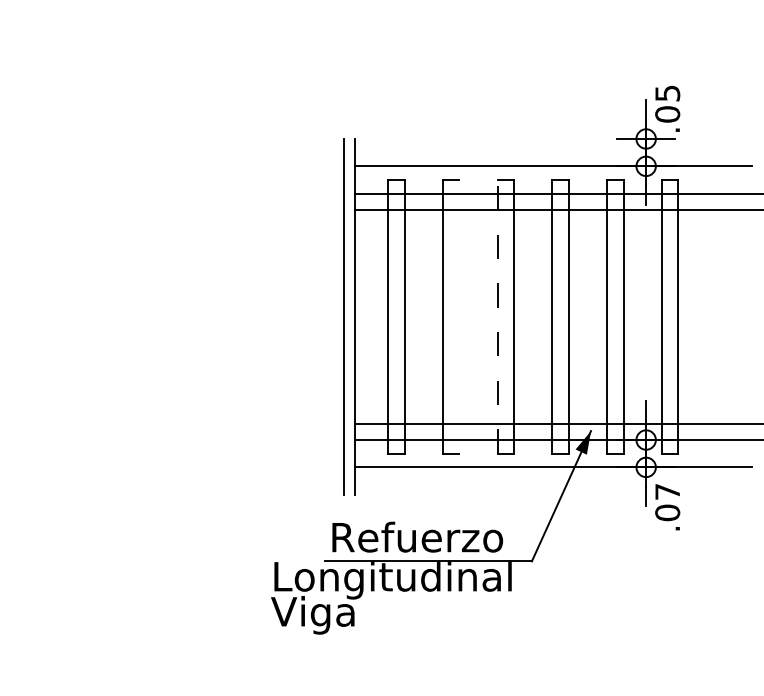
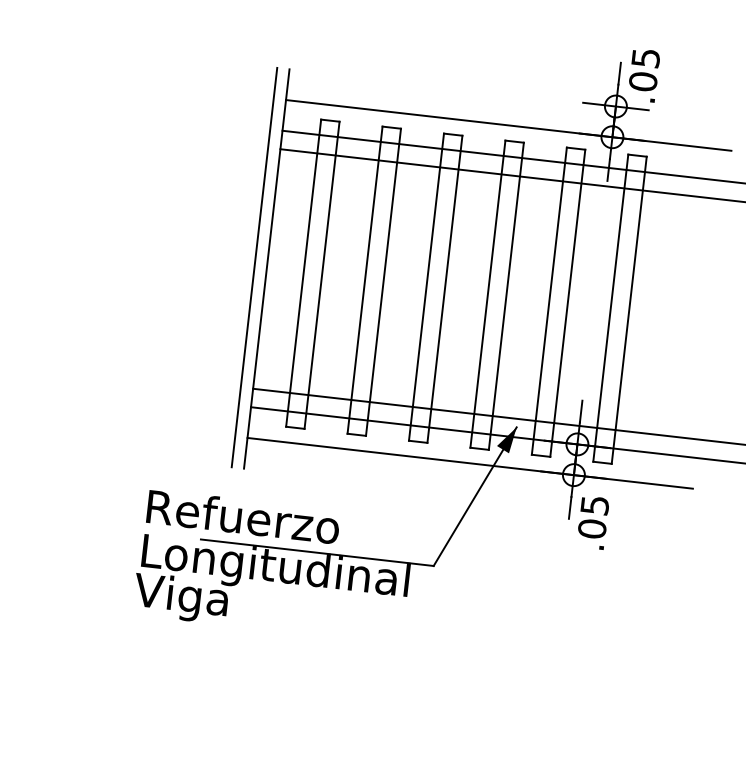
line: (459, 316) -> (383, 281), added
line: (497, 316) -> (426, 286), dashed -> solid
text: (667, 491) -> (594, 504), .07 -> .05
text: (417, 536) -> (243, 516), moved

